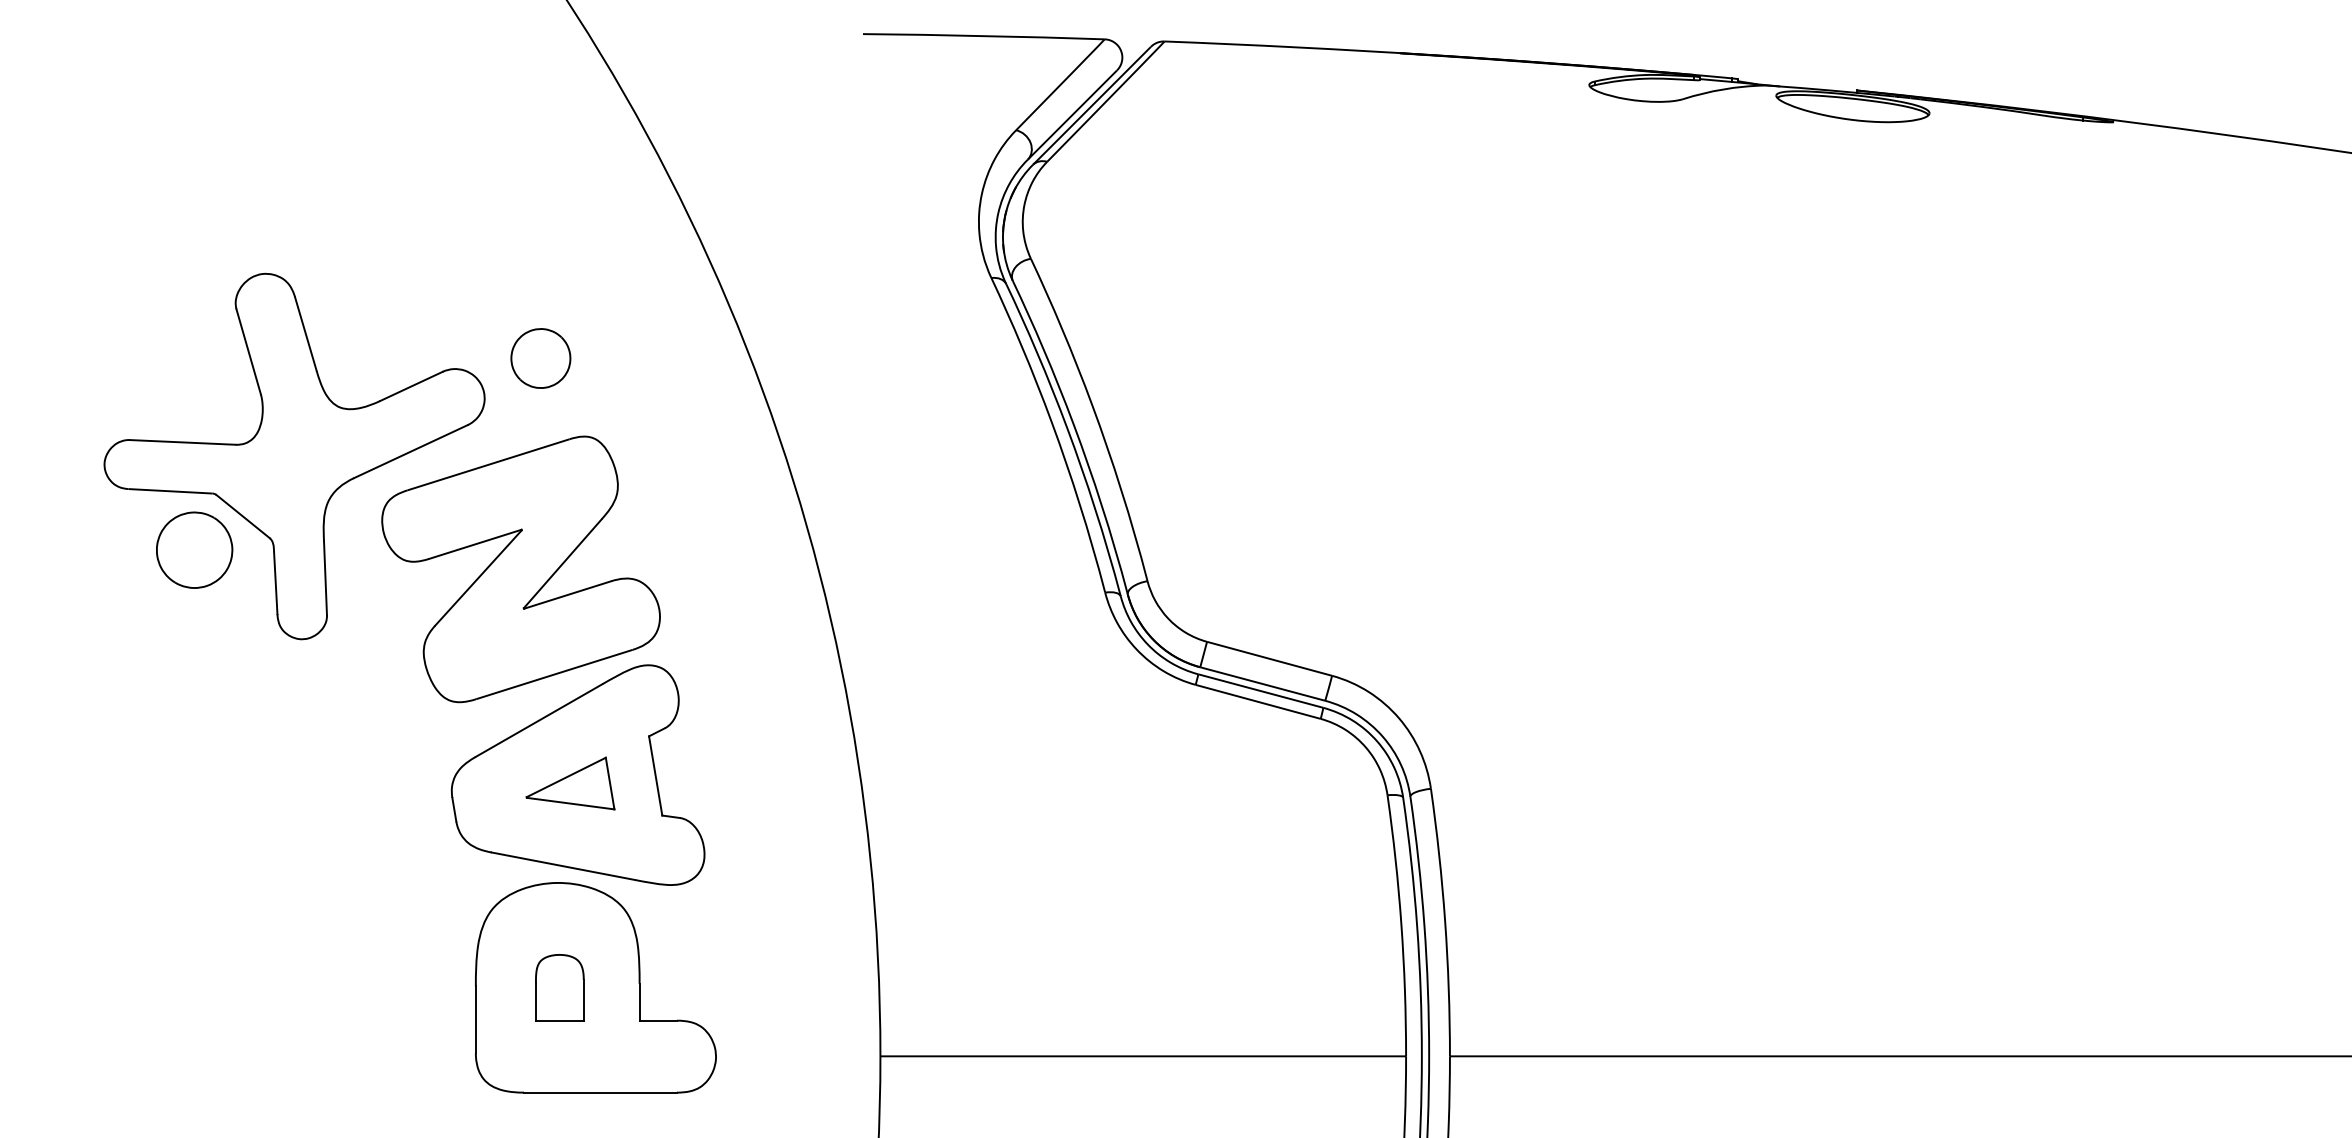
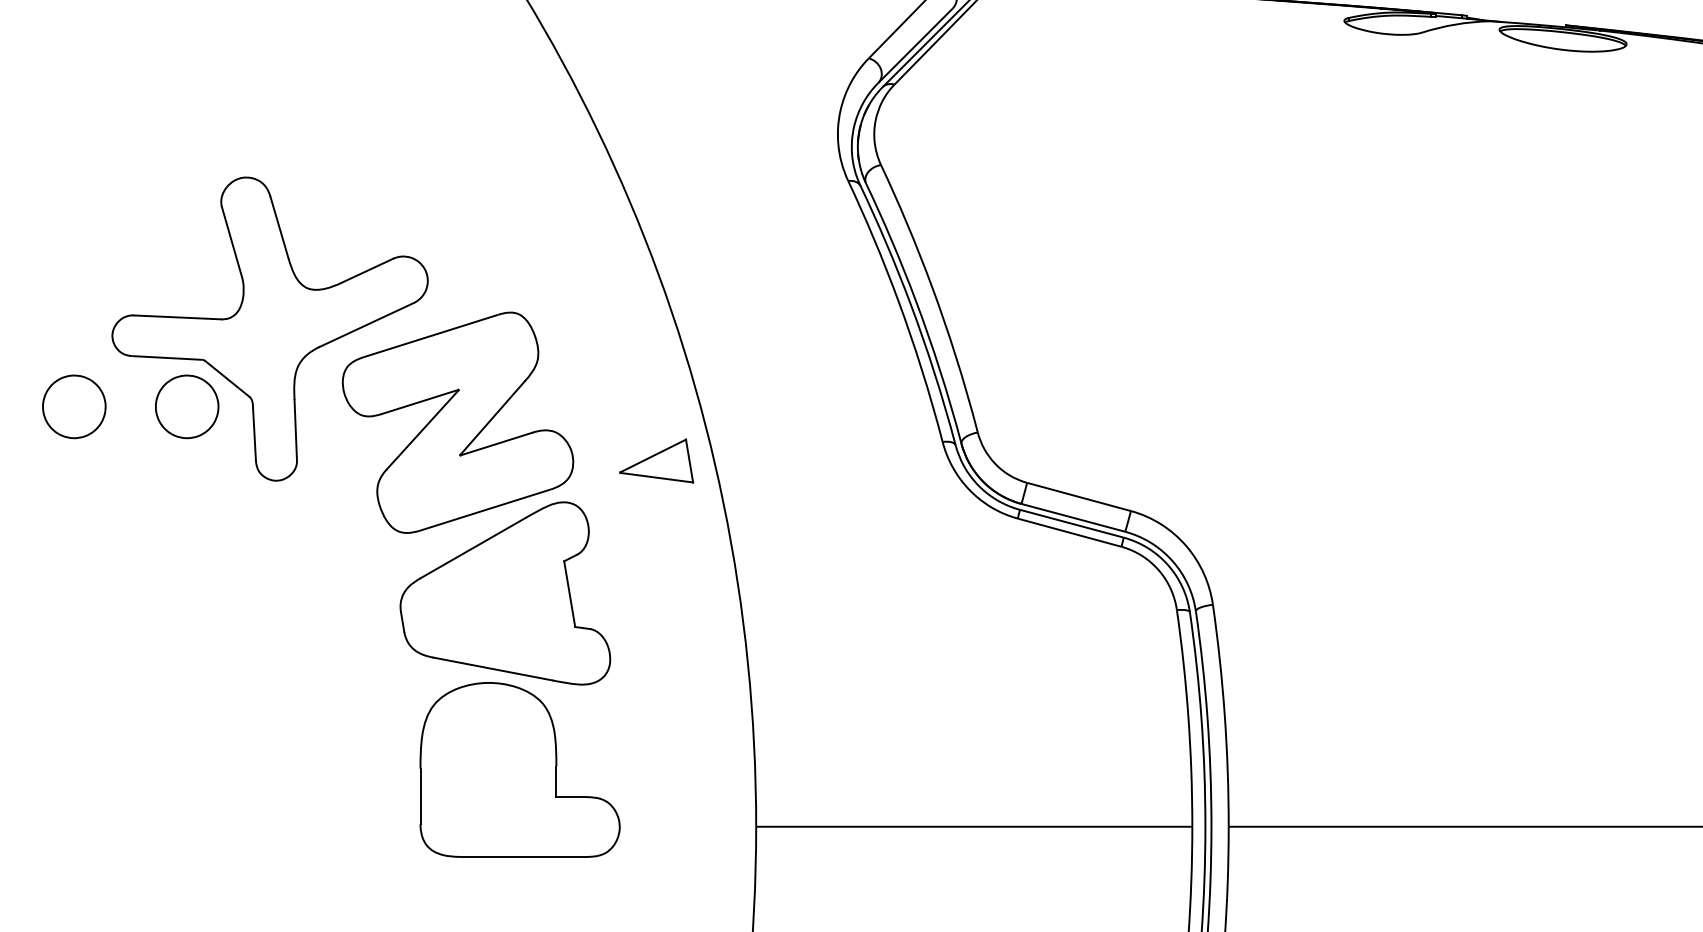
part: (540, 358) -> (474, 247), removed
part: (58, 549) -> (74, 406), added
part: (570, 783) -> (656, 461), moved
part: (559, 987) -> (489, 769), removed

